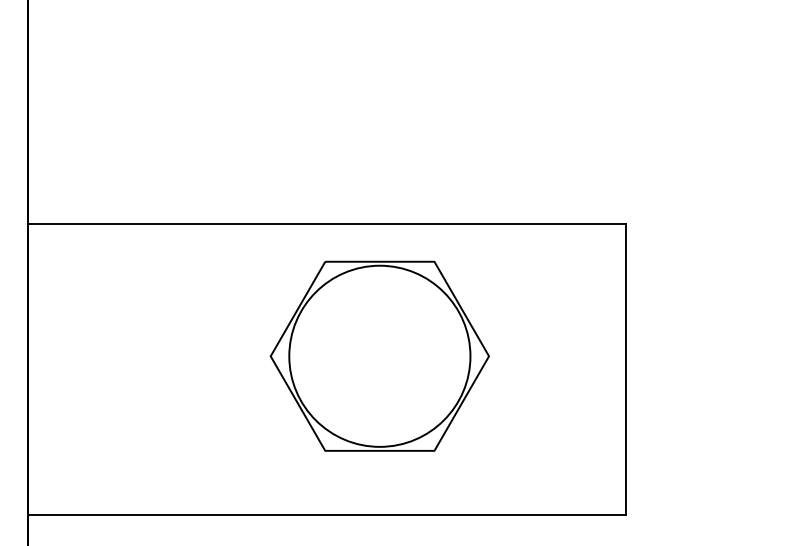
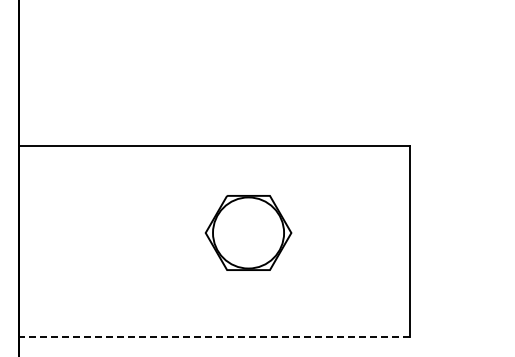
part: (379, 355) -> (248, 232), size x0.6
line: (327, 514) -> (214, 336), solid -> dashed

